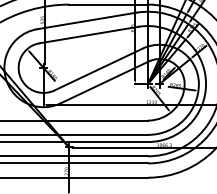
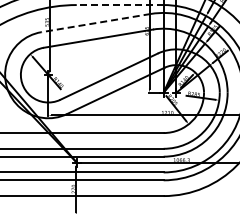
line: (108, 5) -> (119, 5), solid -> dashed
line: (86, 21) -> (95, 23), solid -> dashed

